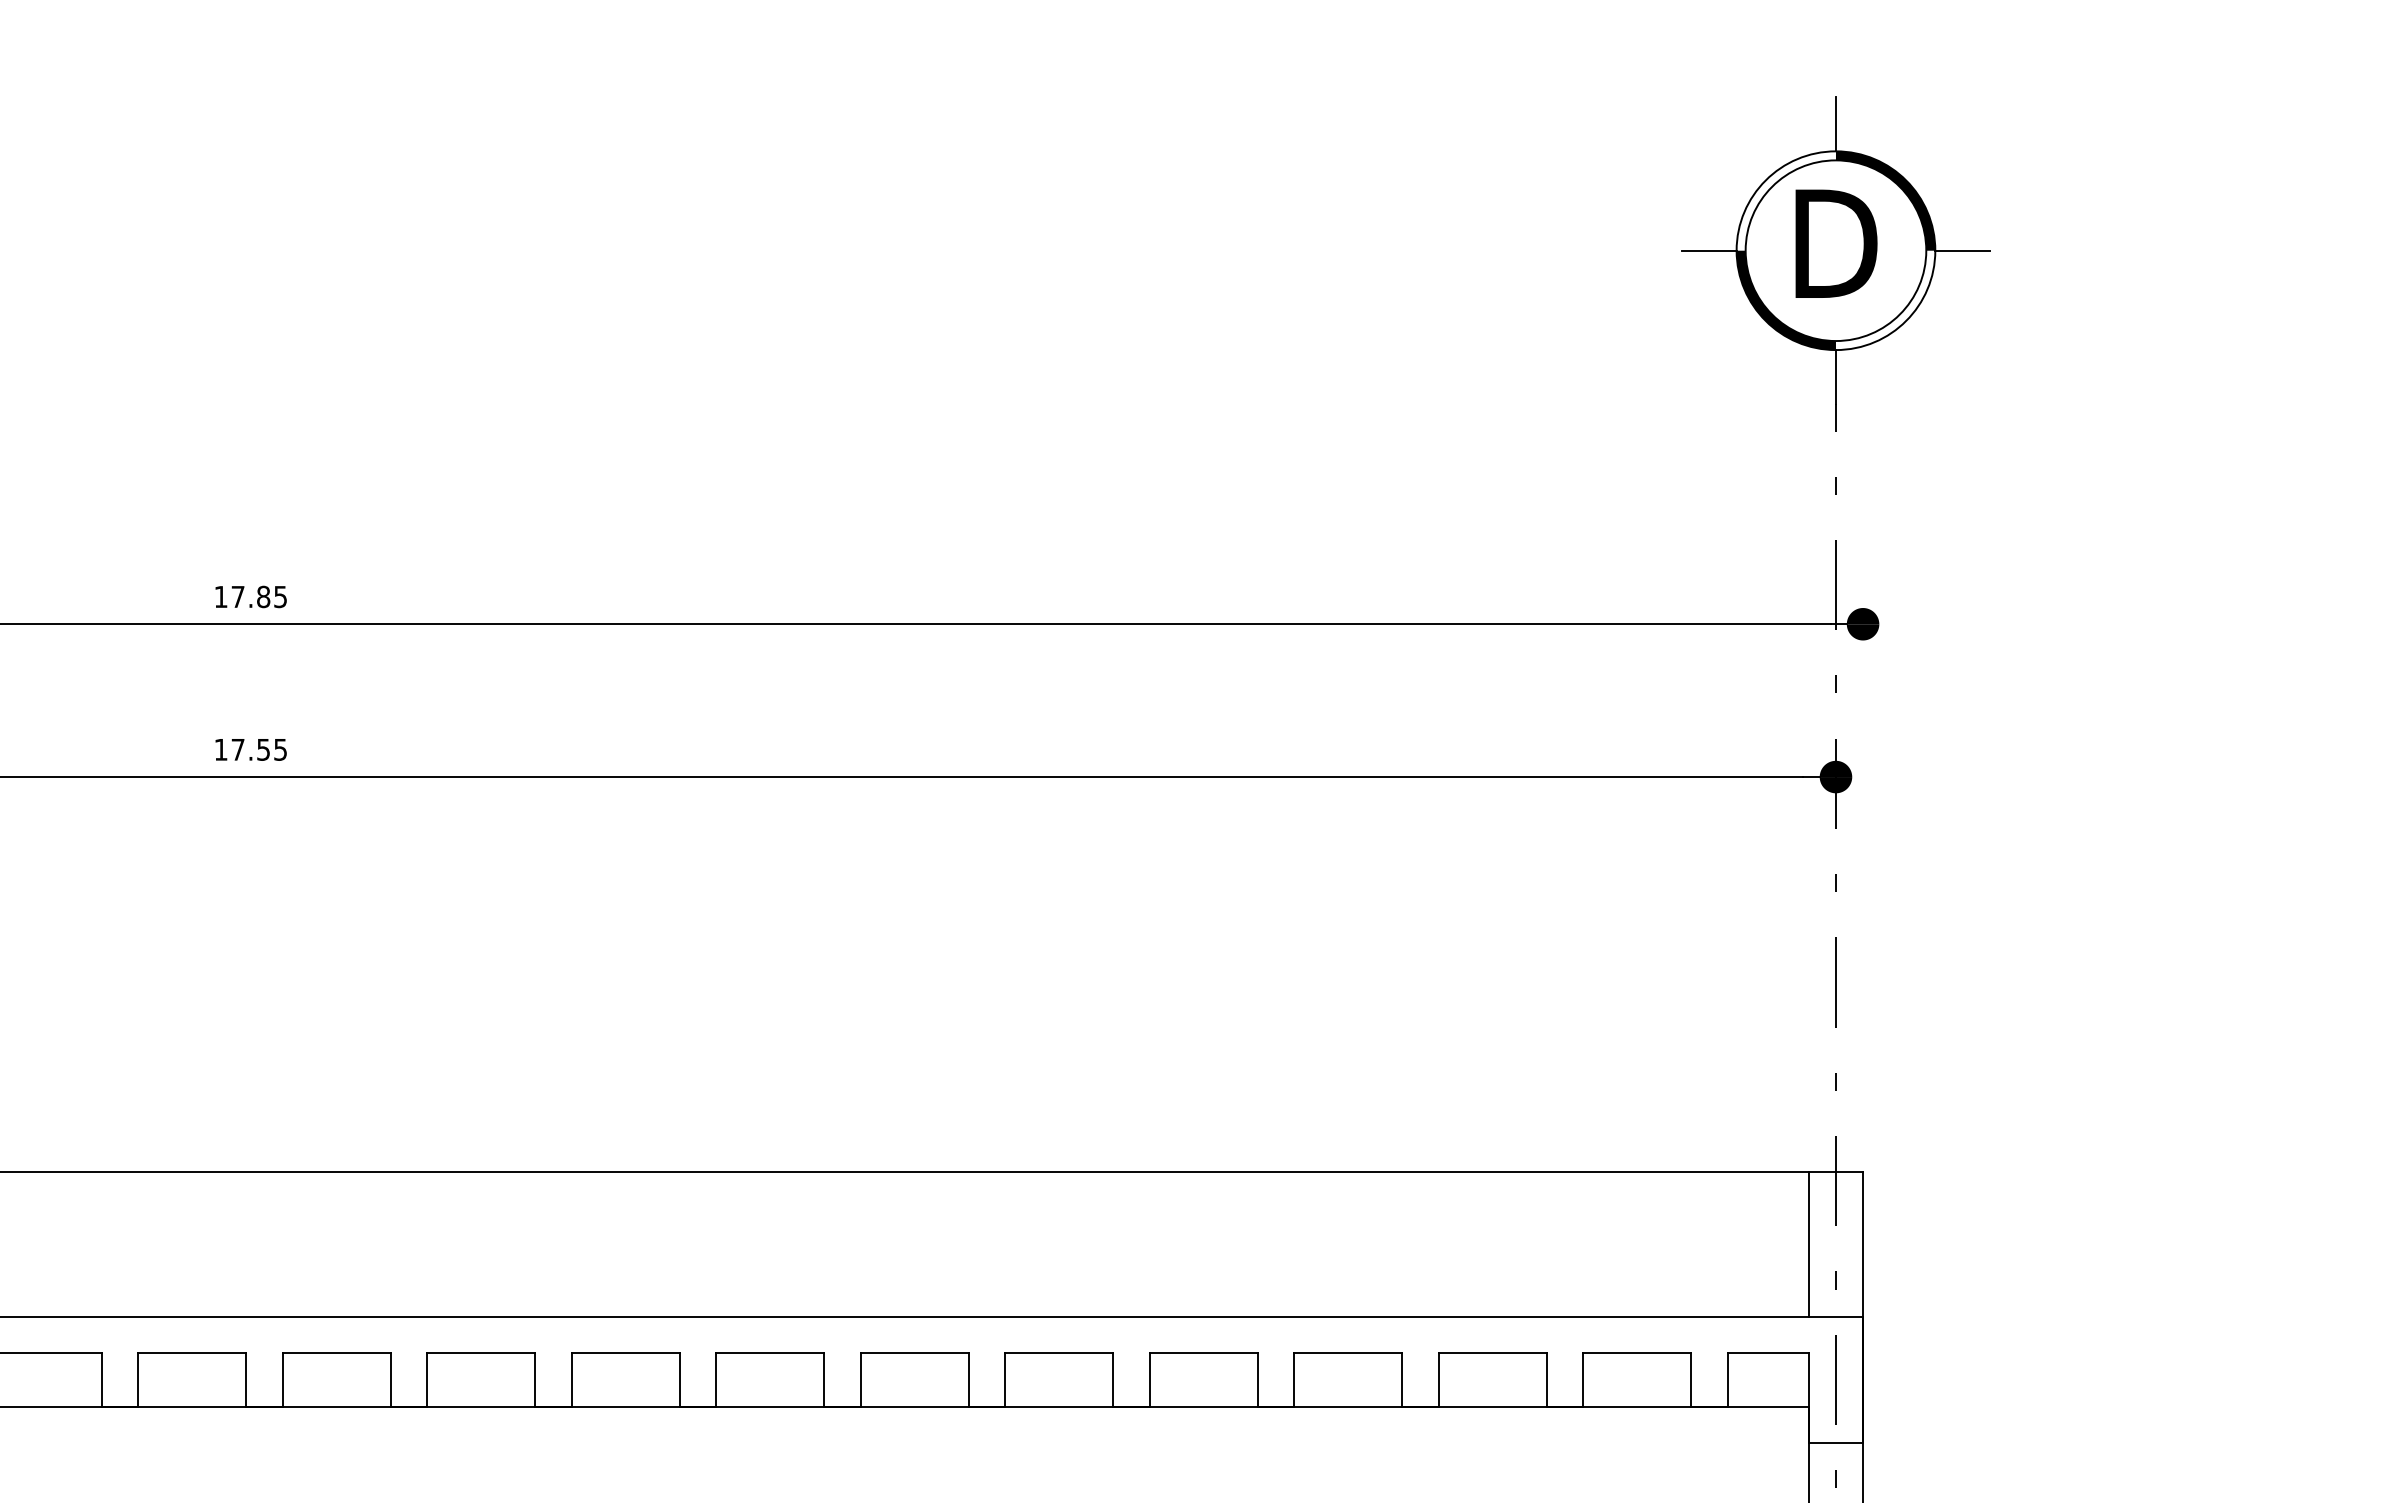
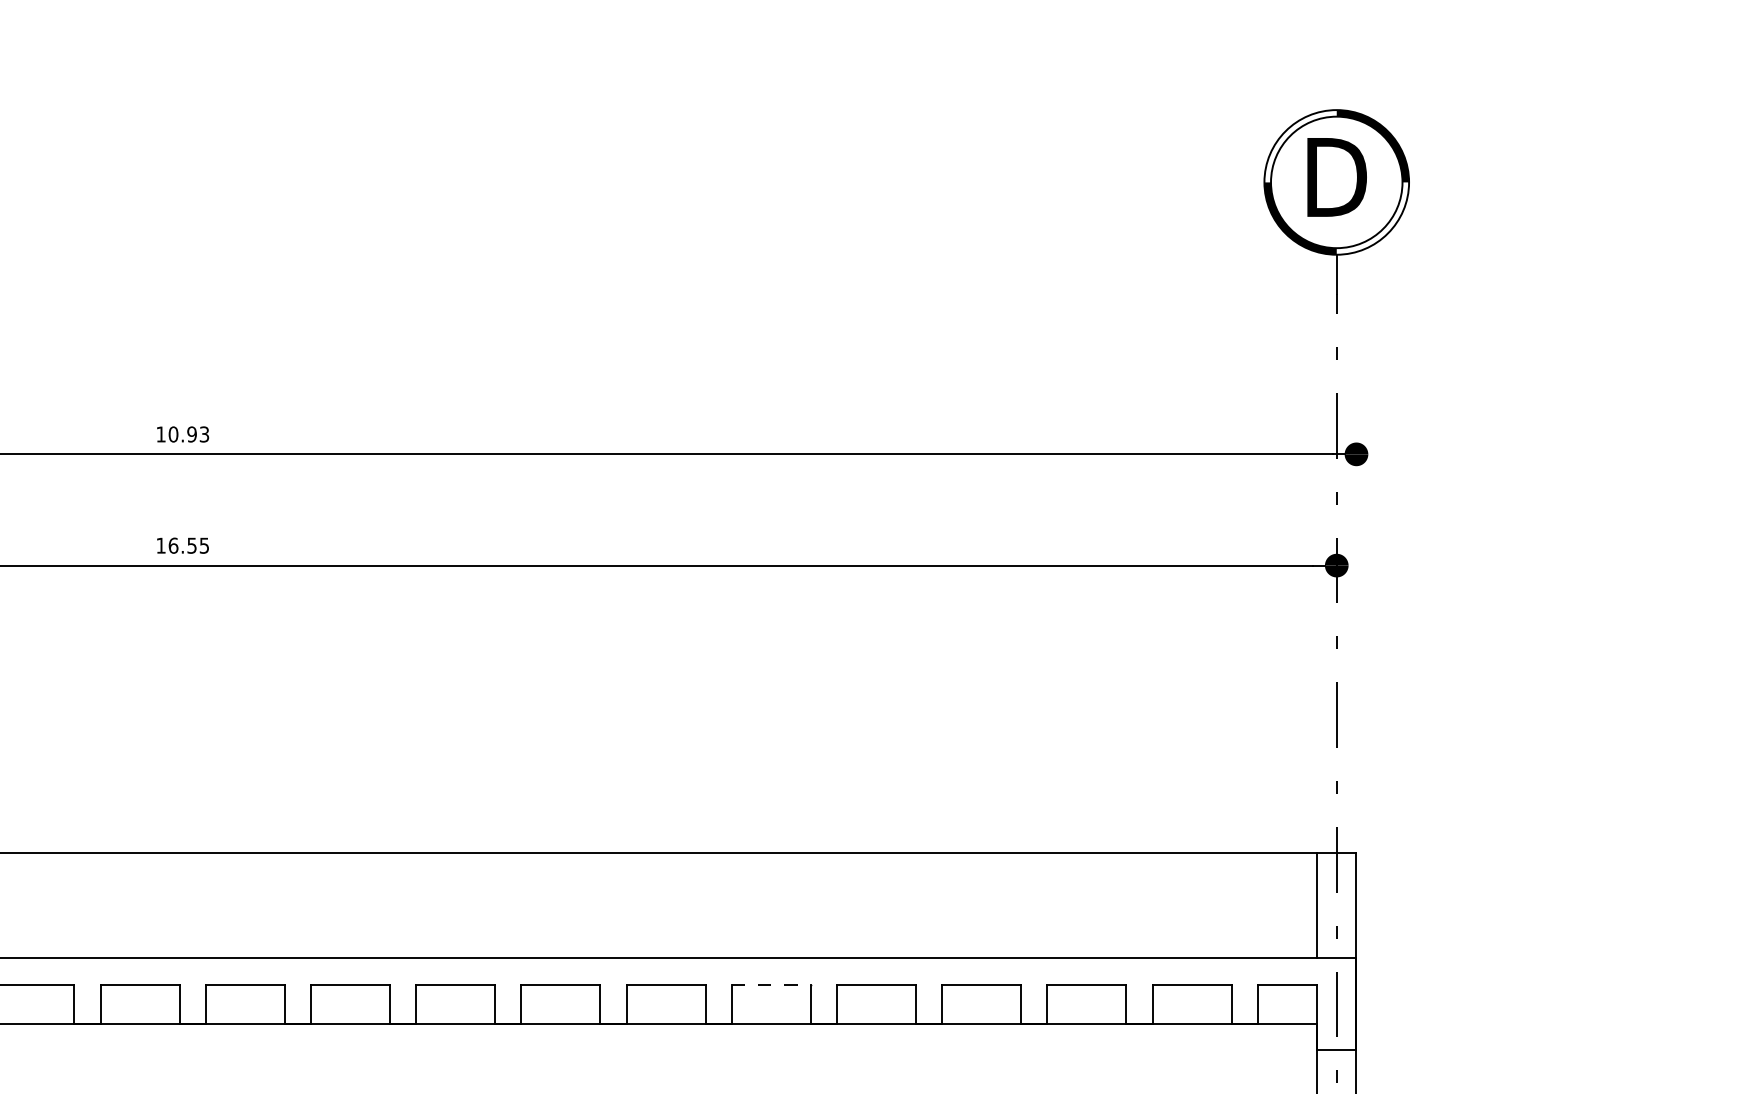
line: (1835, 124) -> (1336, 90), removed
line: (1709, 250) -> (1244, 182), removed
line: (1962, 250) -> (1428, 182), removed
text: (258, 596) -> (188, 434), 17.85 -> 10.93
text: (237, 749) -> (173, 545), 17.55 -> 16.55
line: (1059, 1352) -> (771, 984), solid -> dashed

